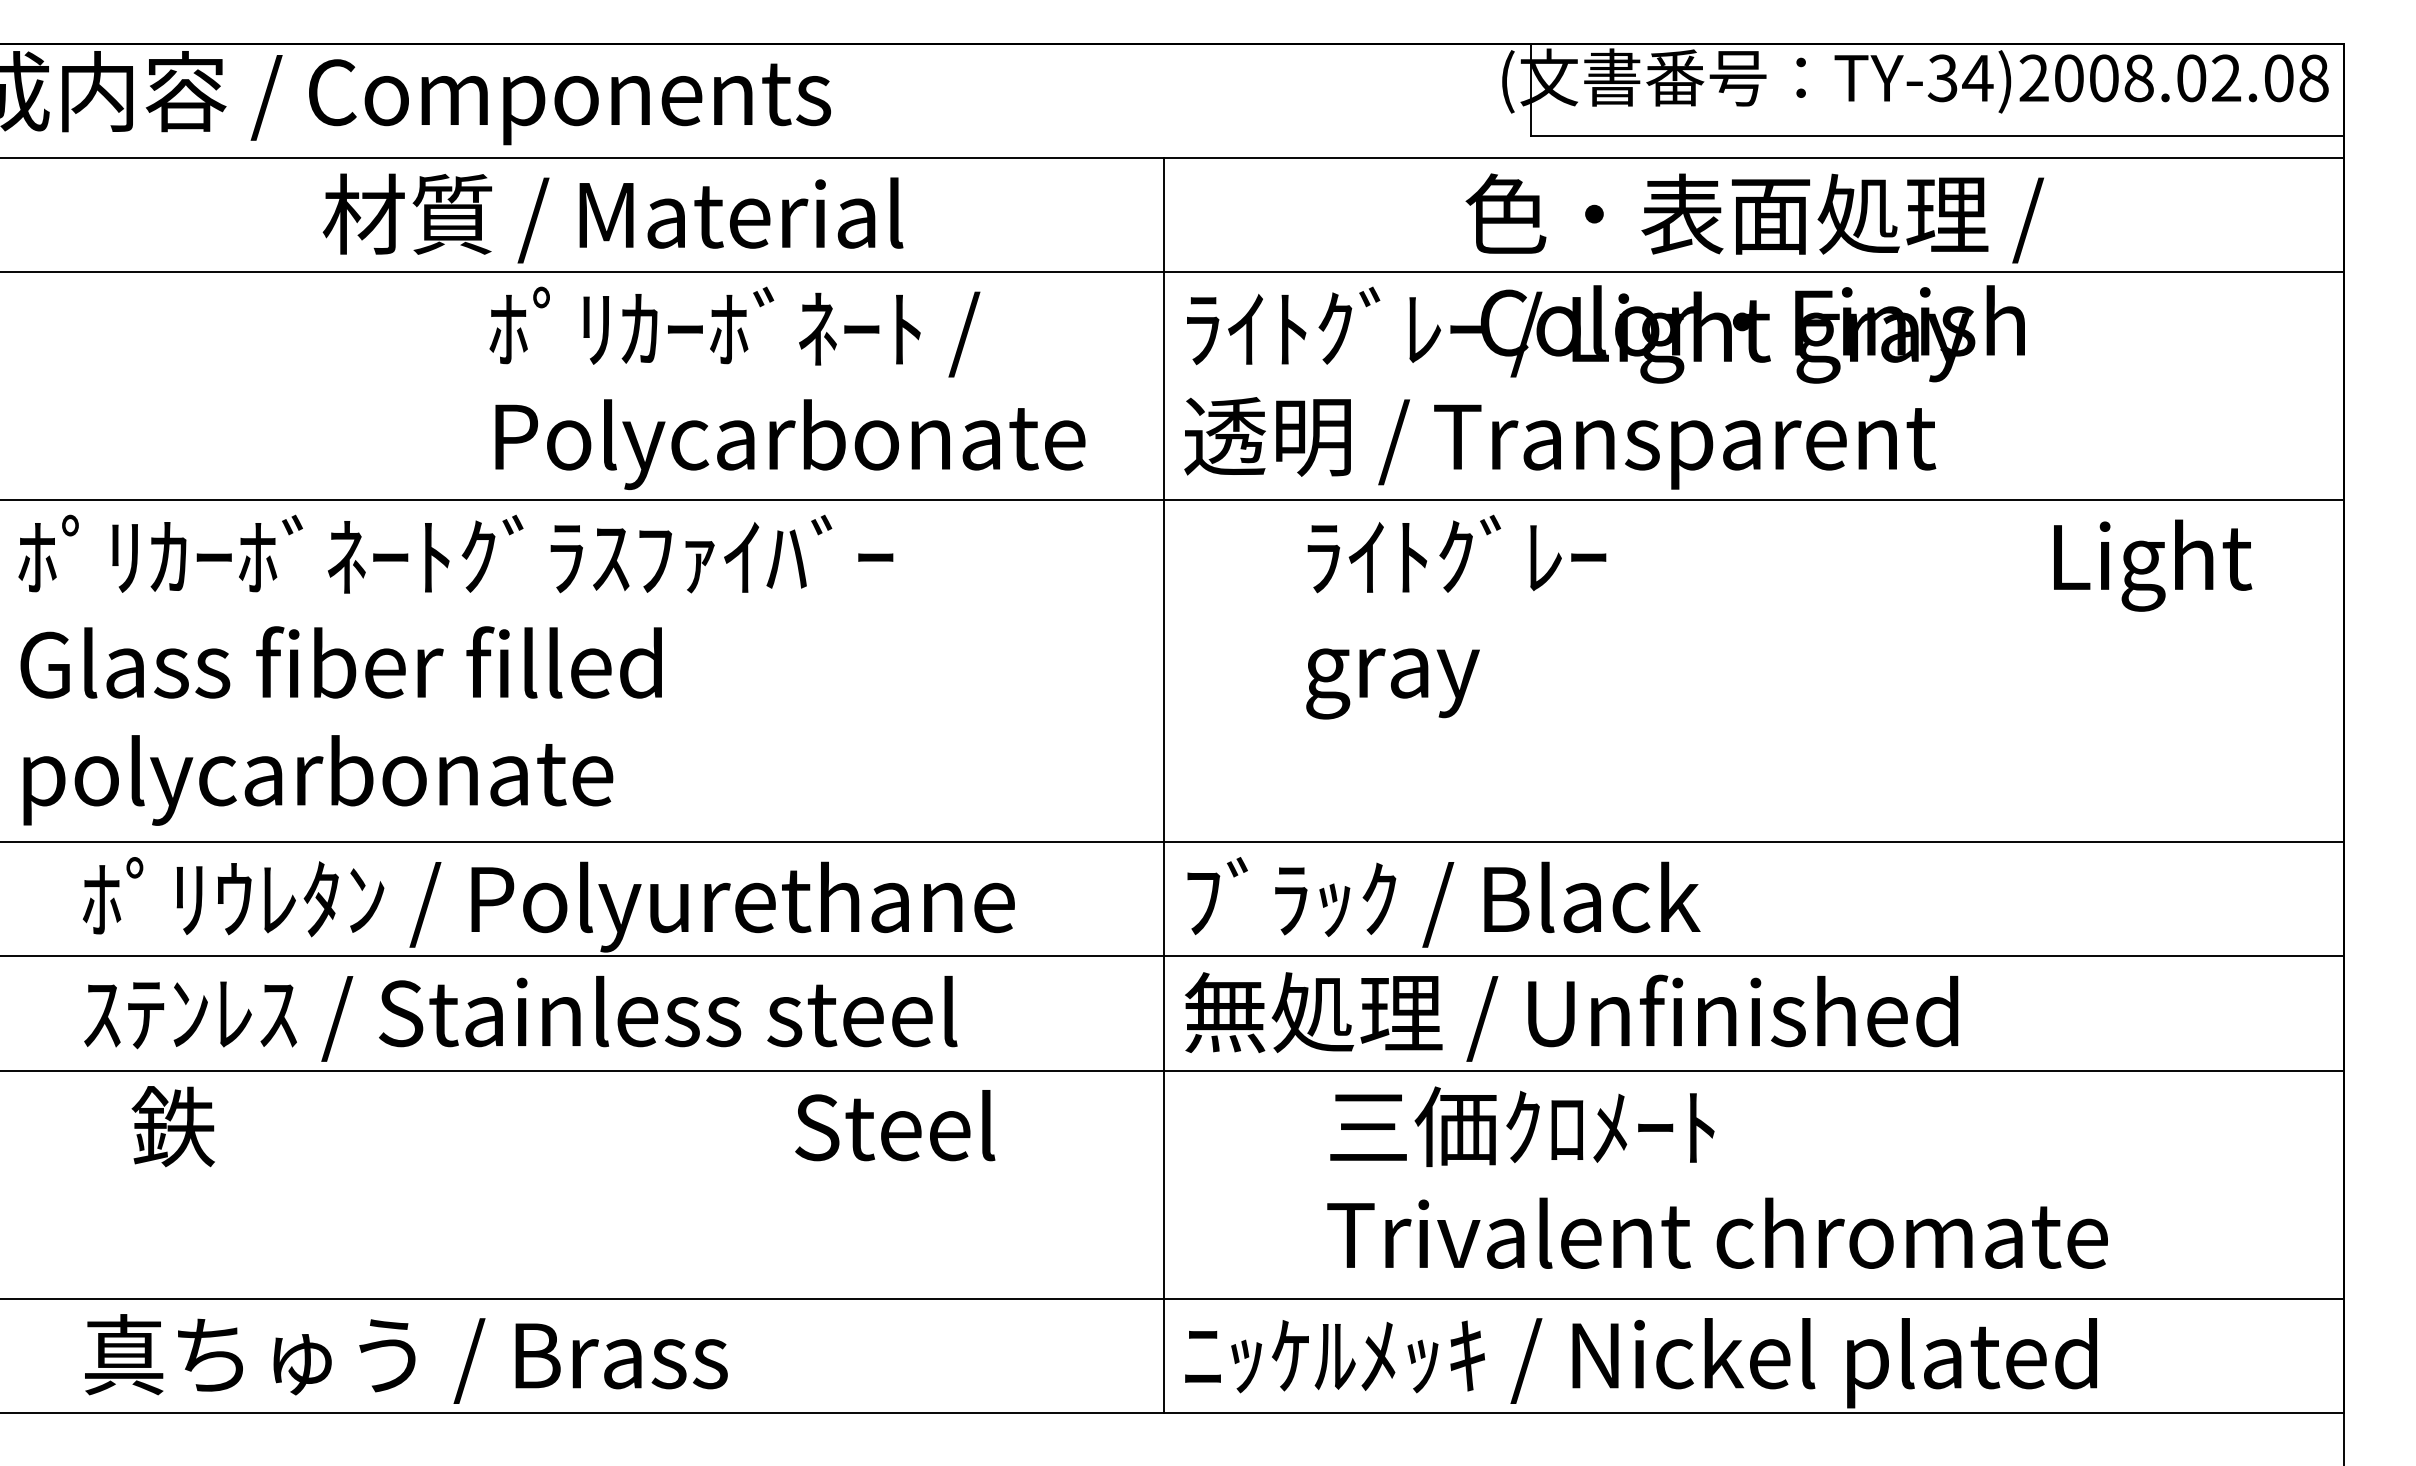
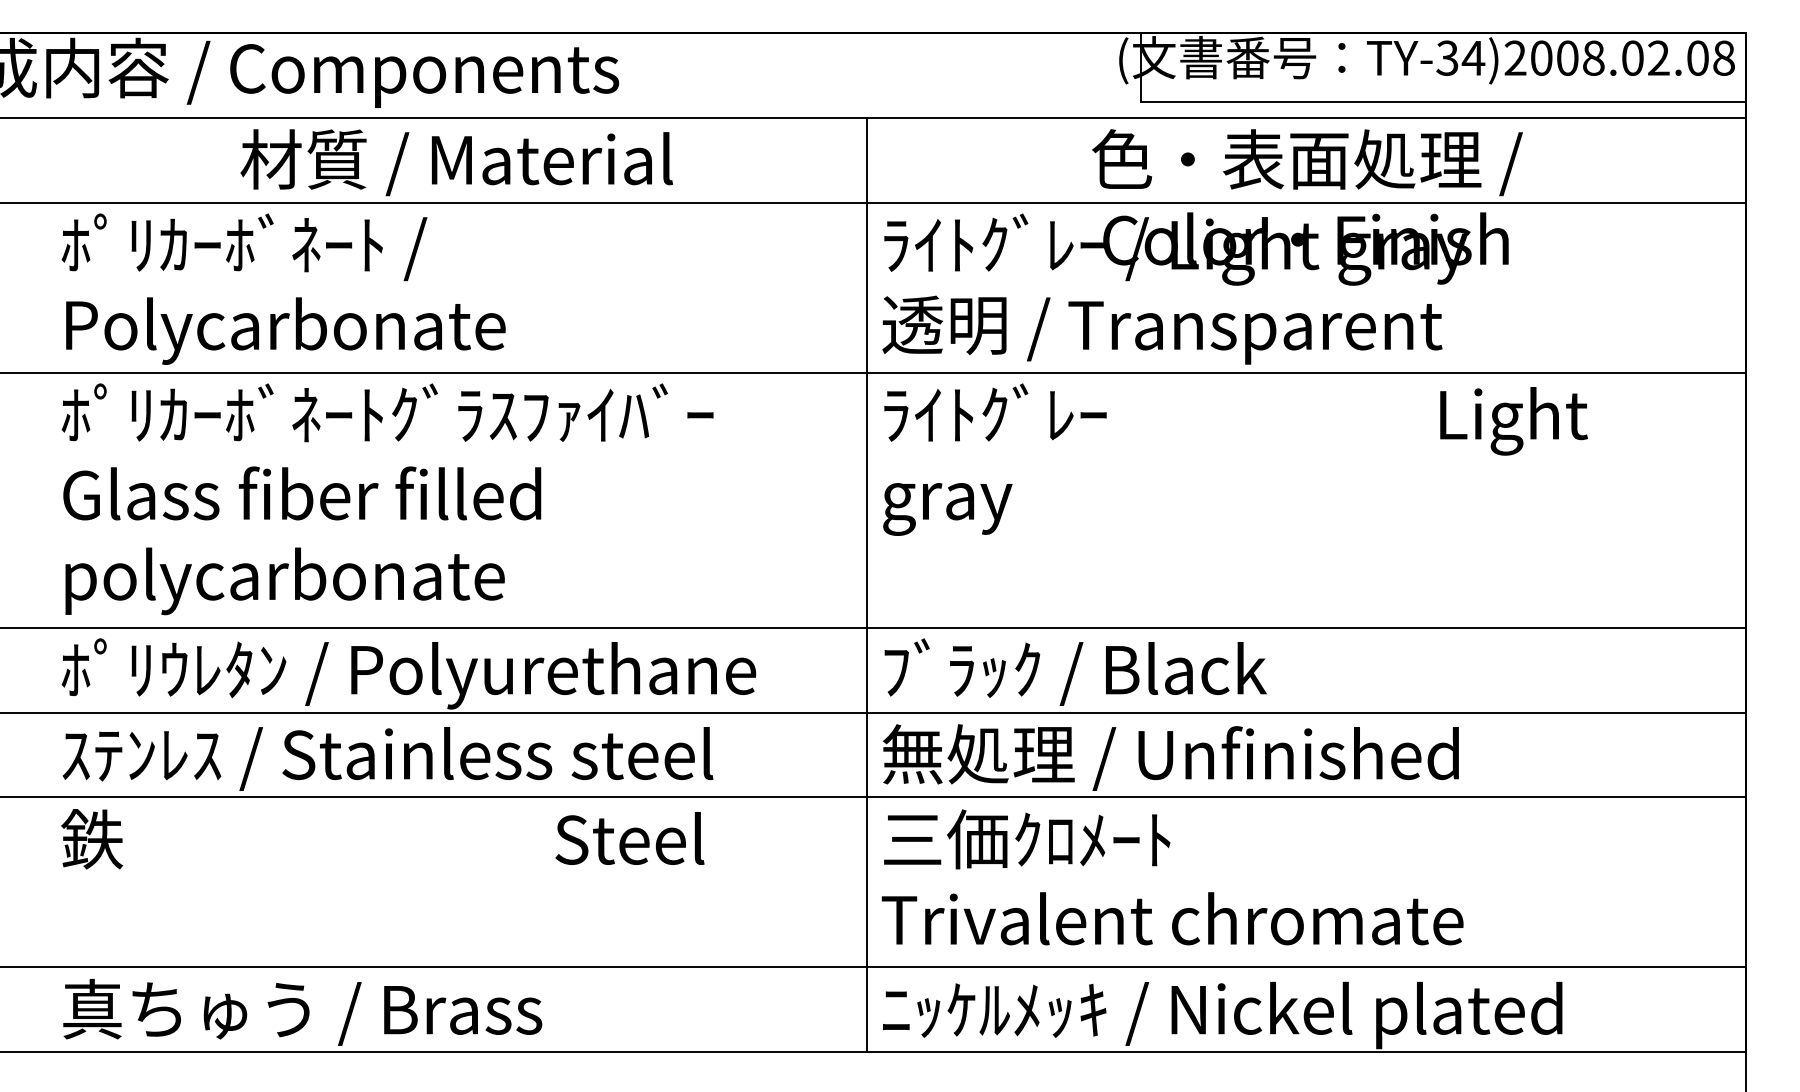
text: (787, 387) -> (283, 288), moved
text: (1779, 616) -> (1235, 459), moved
text: (455, 670) -> (387, 499), moved
text: (563, 1126) -> (382, 839), moved
text: (1717, 1177) -> (1172, 877), moved

